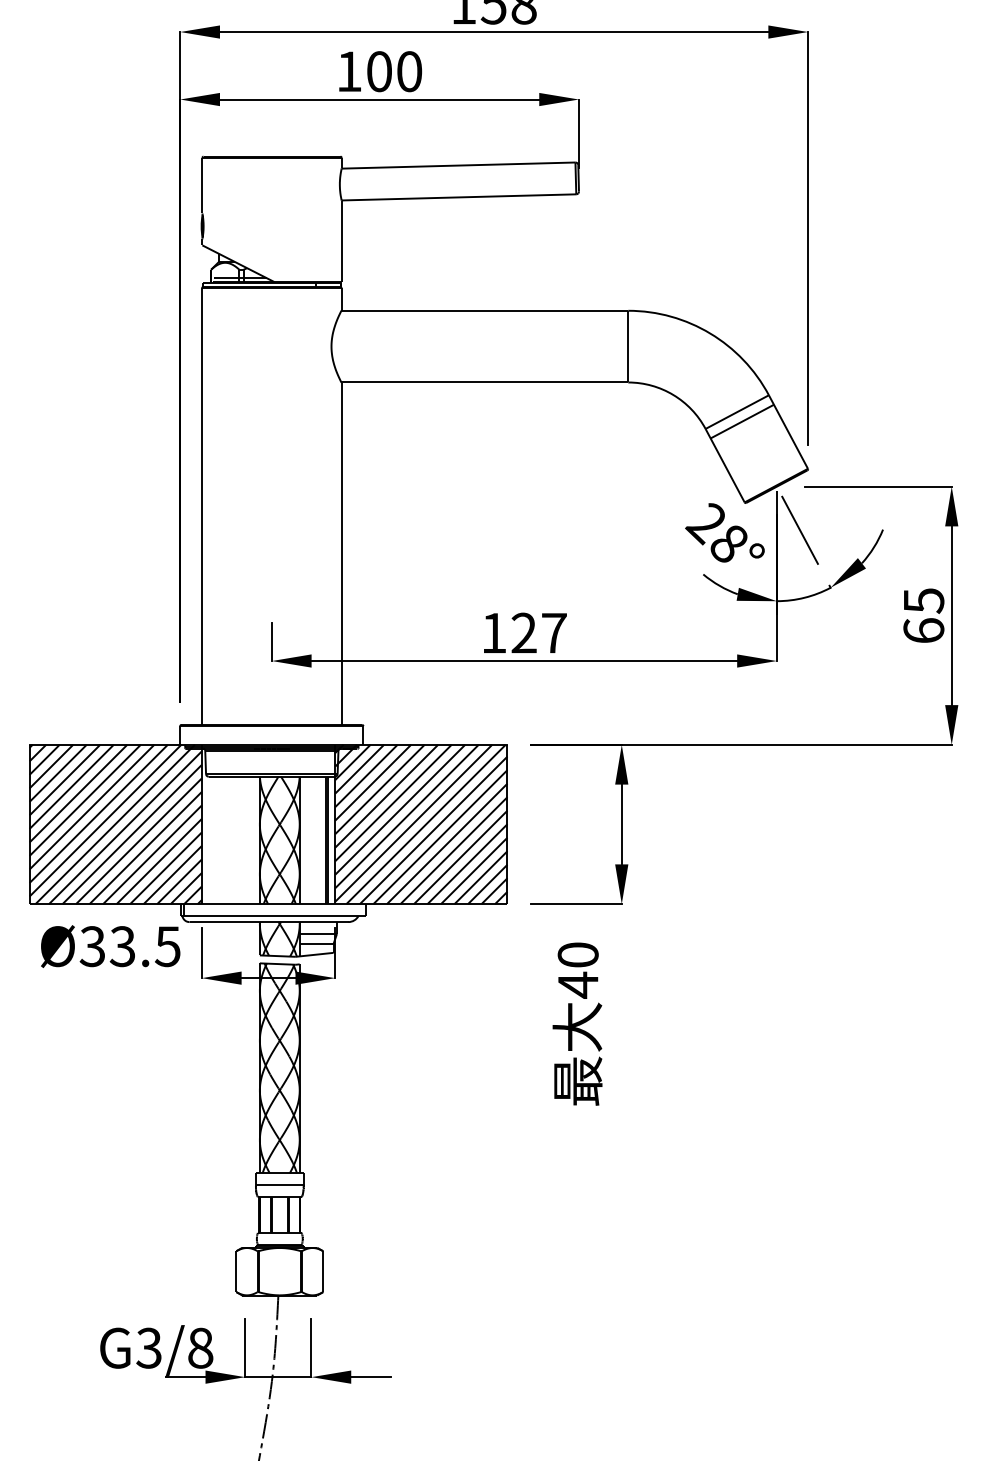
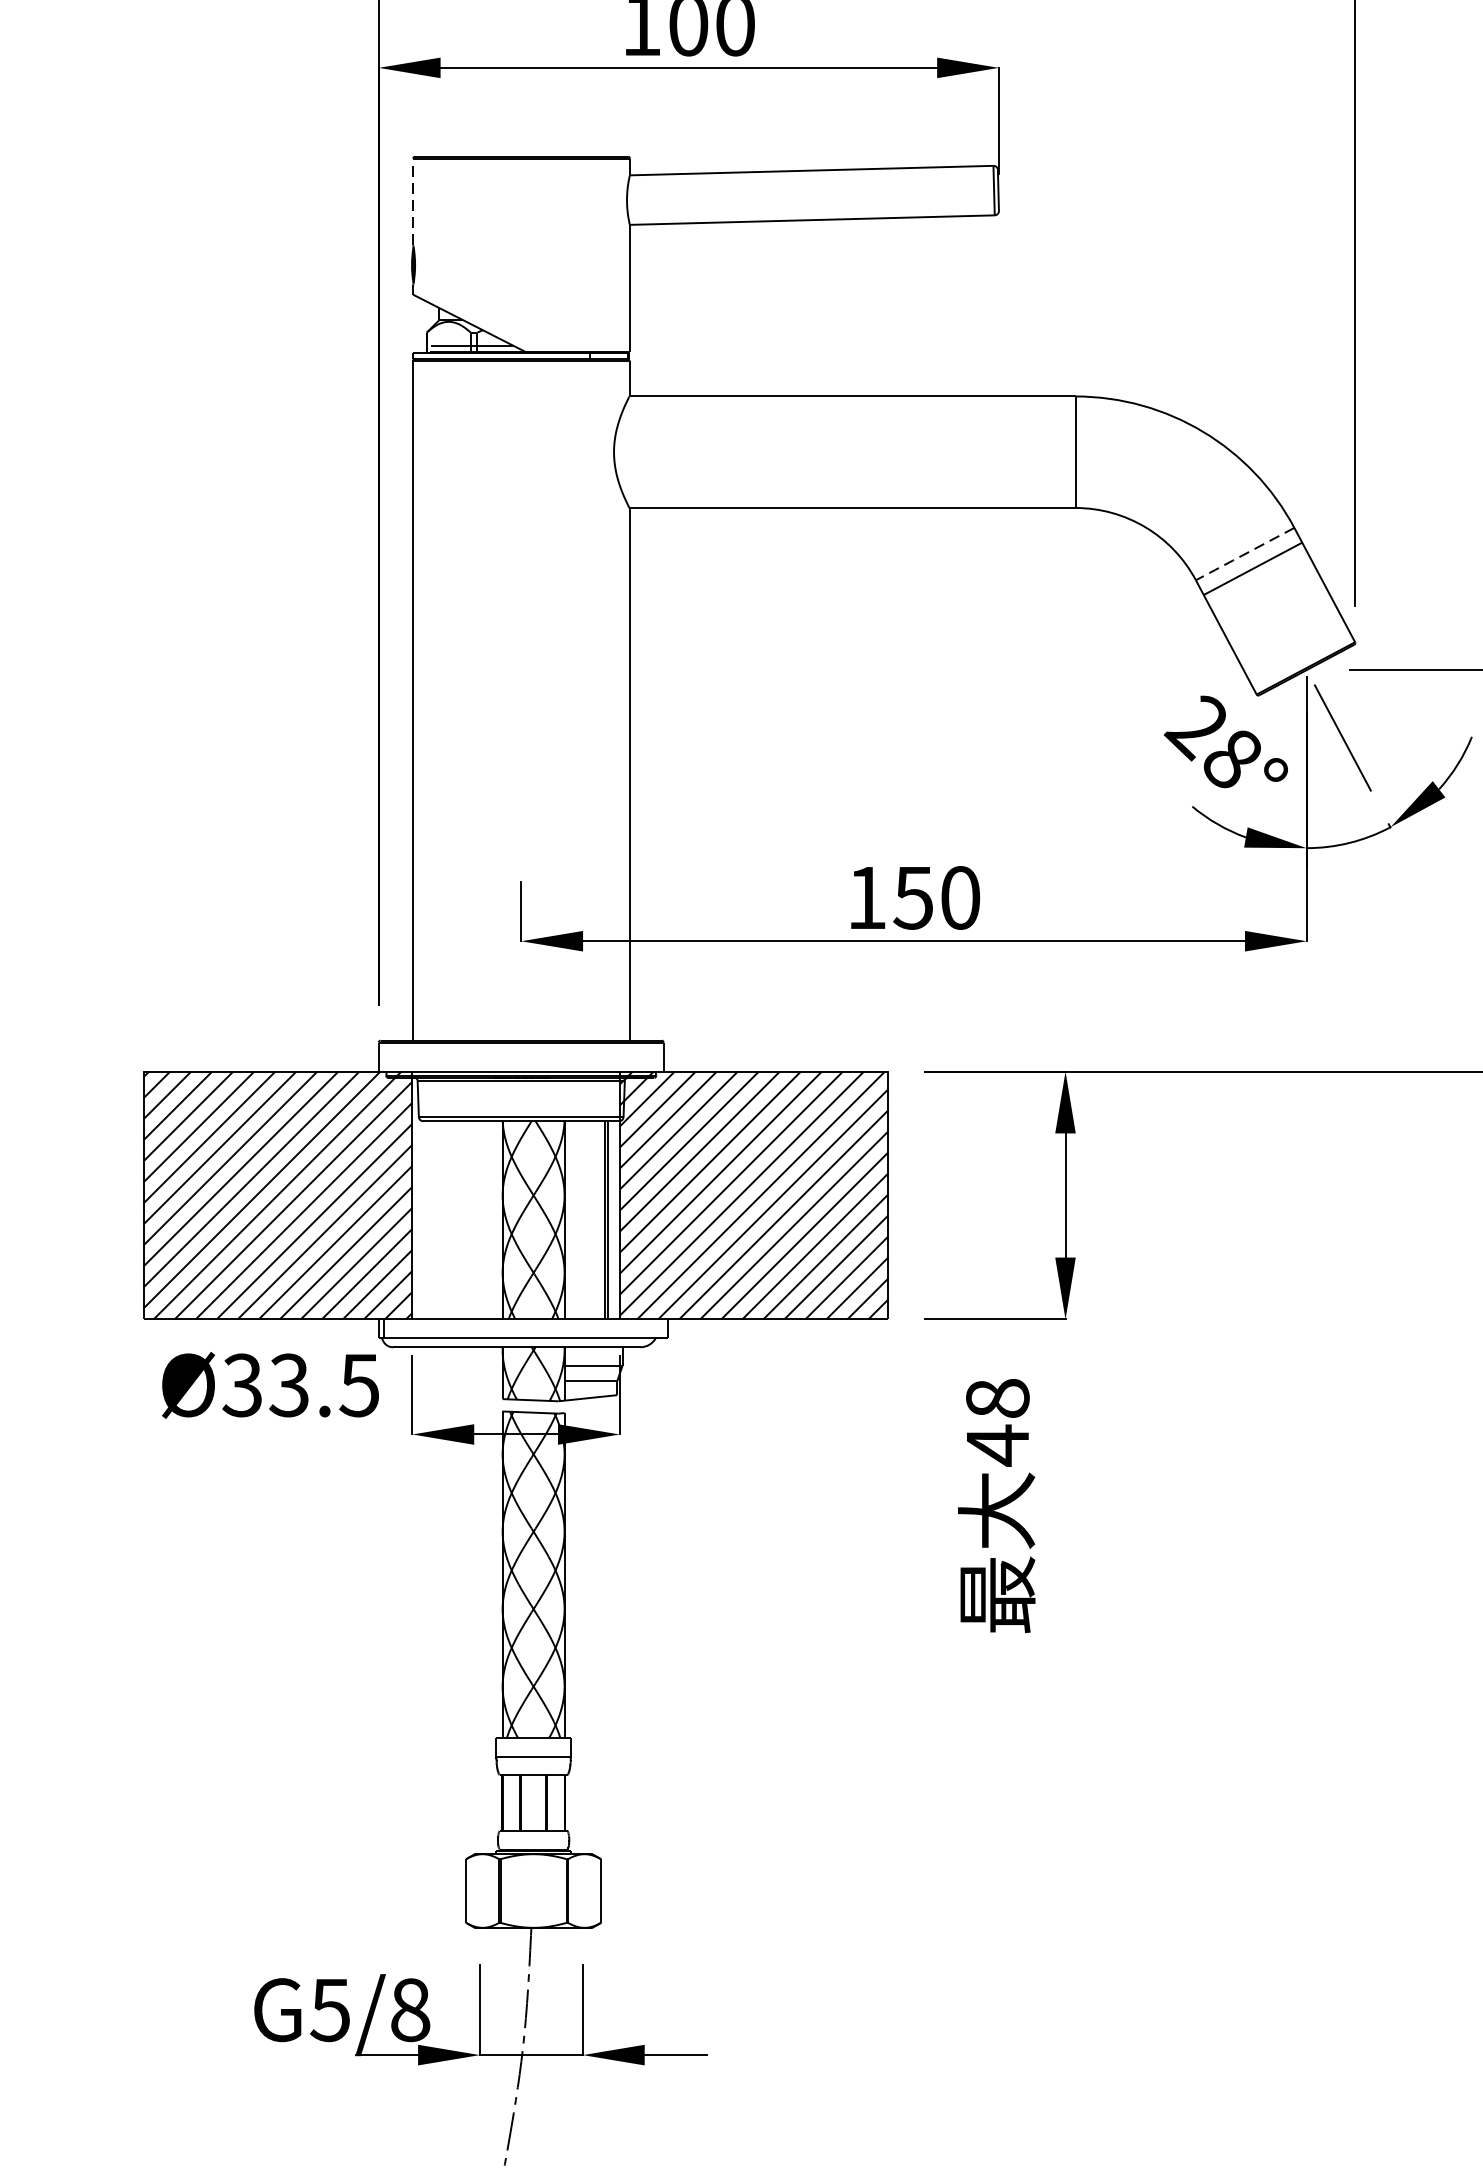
line: (202, 185) -> (413, 201), solid -> dashed
line: (737, 412) -> (1245, 554), solid -> dashed
text: (538, 632) -> (935, 896), 127 -> 150
text: (577, 954) -> (996, 1397), 40 -> 48
text: (148, 1347) -> (329, 2008), G3/8 -> G5/8

